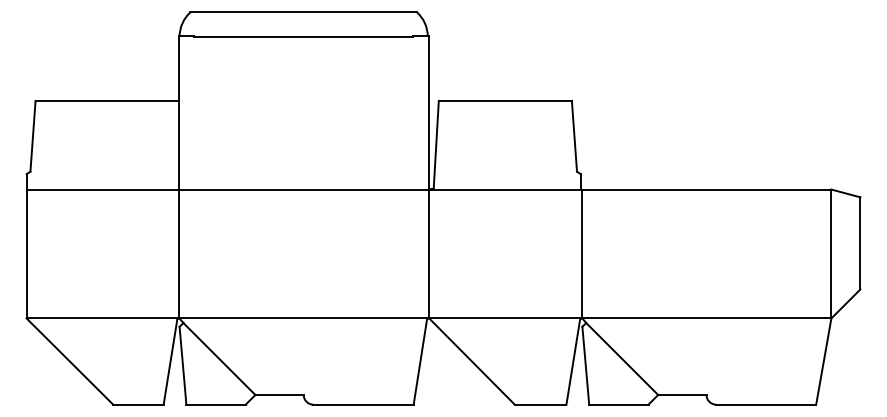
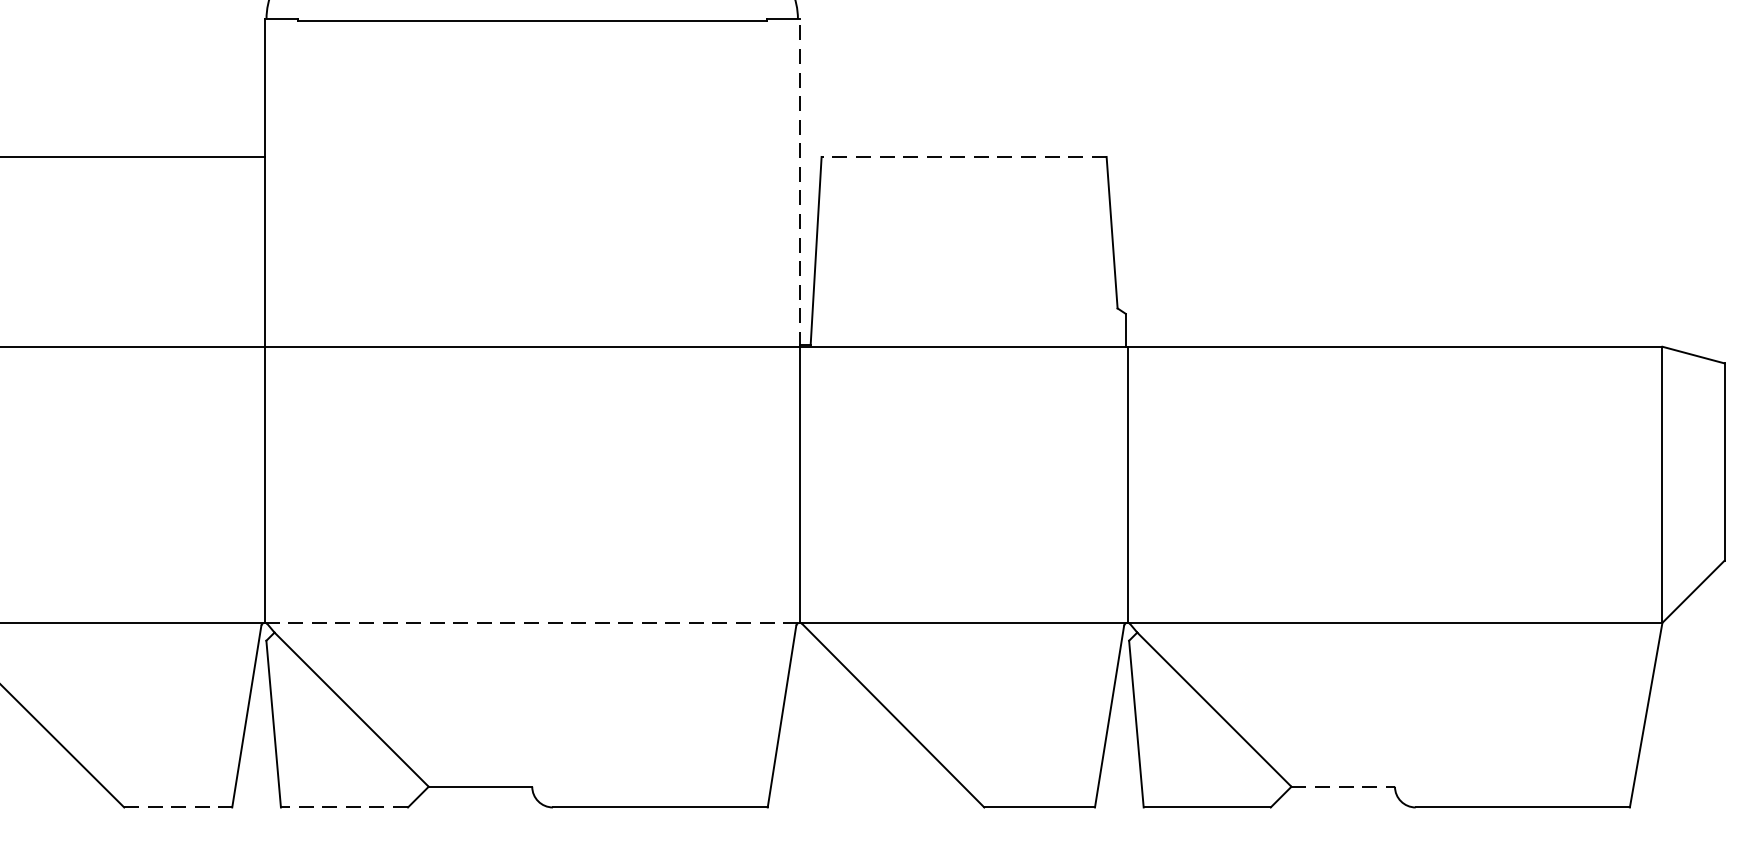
line: (505, 100) -> (964, 155), solid -> dashed
line: (428, 113) -> (799, 183), solid -> dashed
line: (303, 318) -> (531, 622), solid -> dashed
line: (682, 394) -> (1343, 785), solid -> dashed
line: (138, 404) -> (178, 807), solid -> dashed
line: (216, 404) -> (345, 807), solid -> dashed

